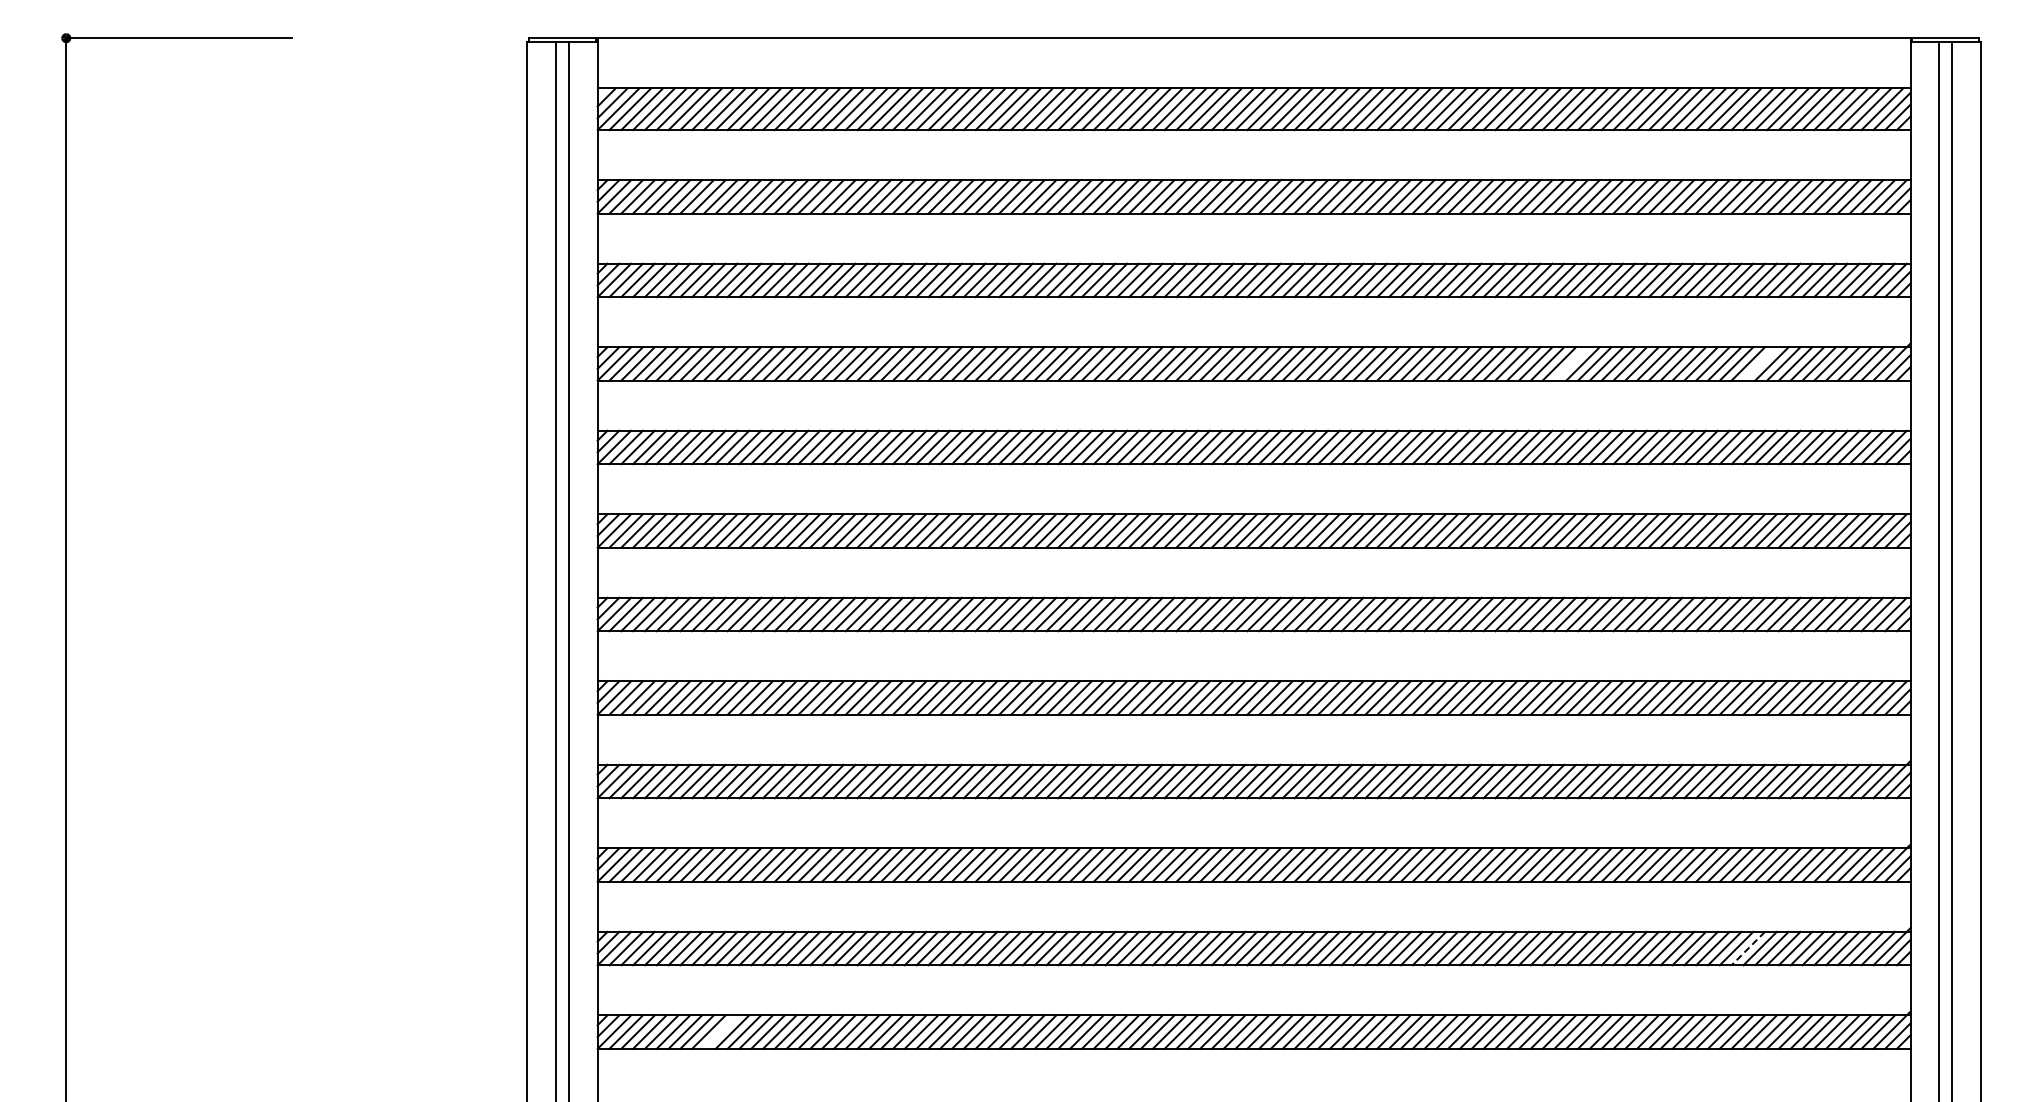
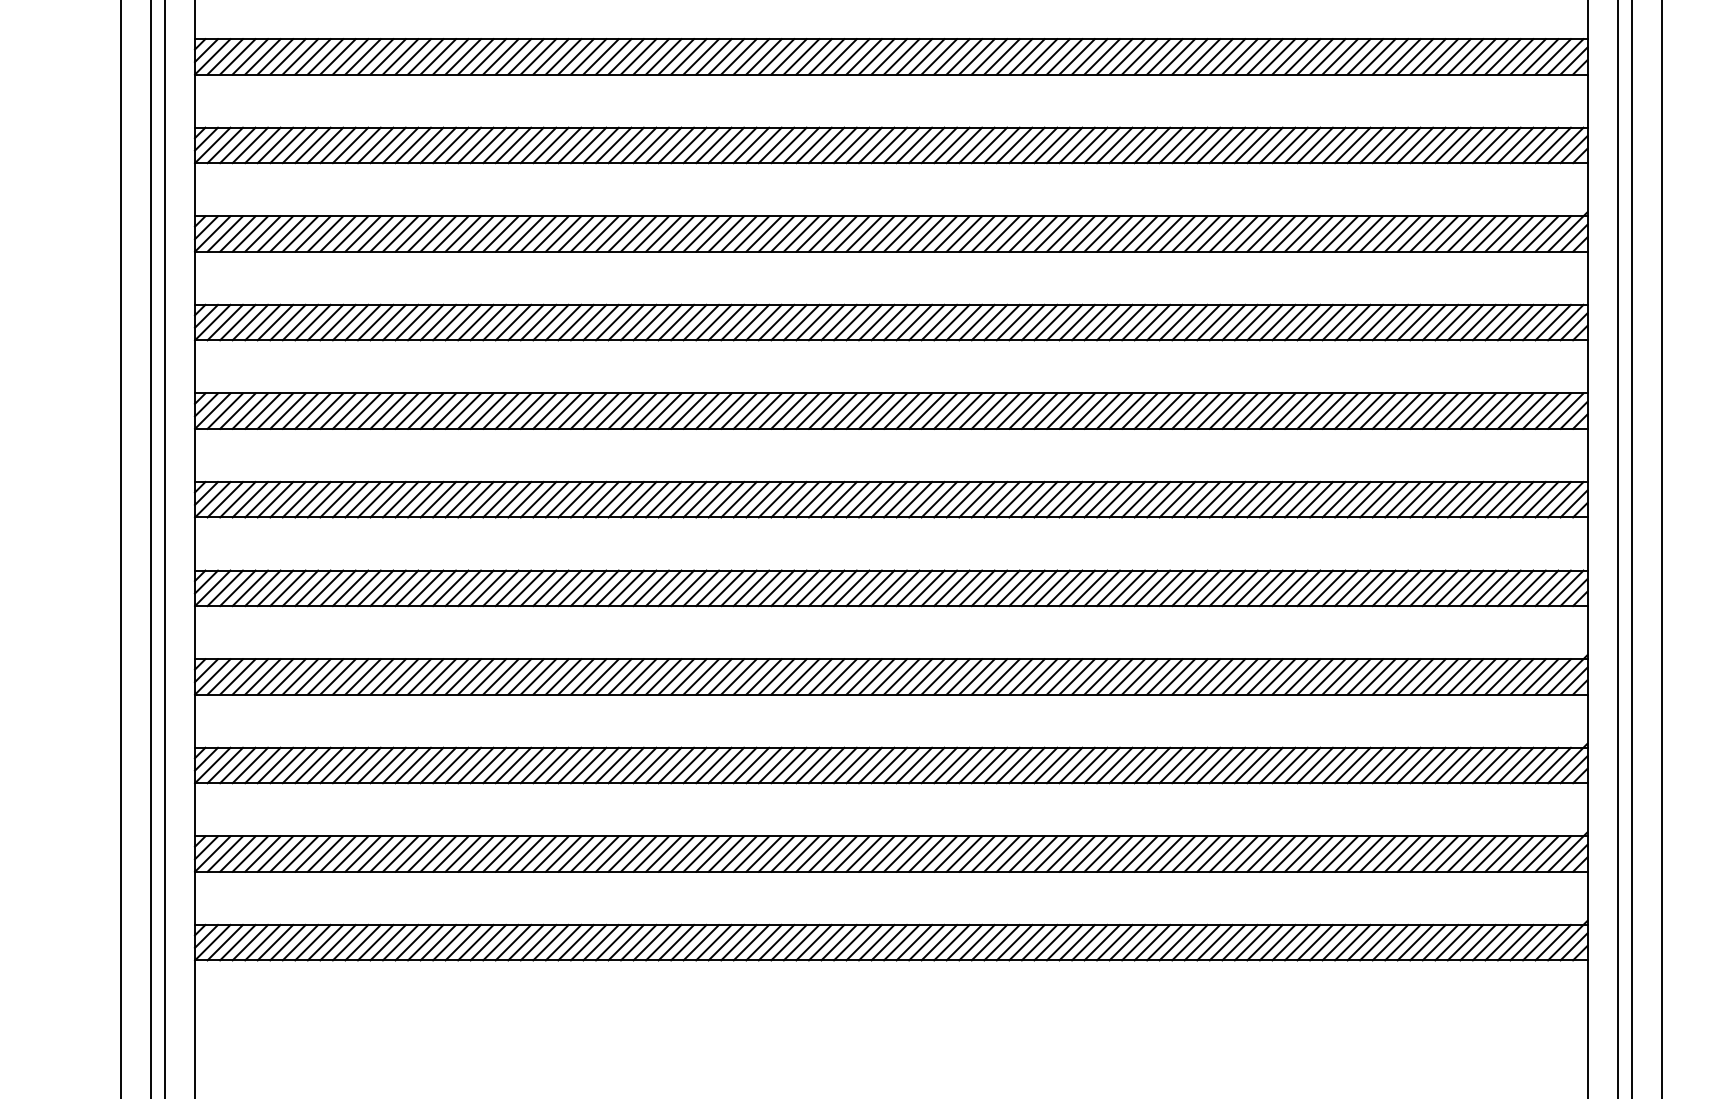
line: (1570, 363) -> (1226, 233), added
line: (1759, 363) -> (1427, 233), added
line: (1748, 948) -> (1415, 853), dashed -> solid
line: (720, 1031) -> (325, 942), added

